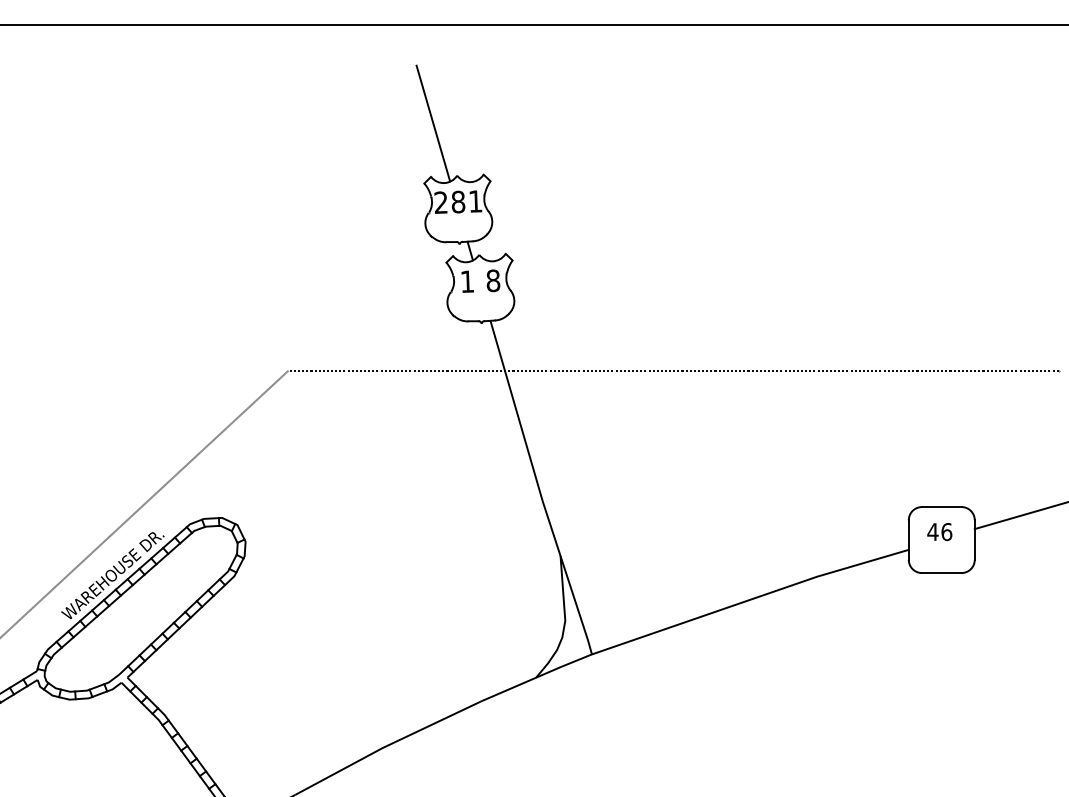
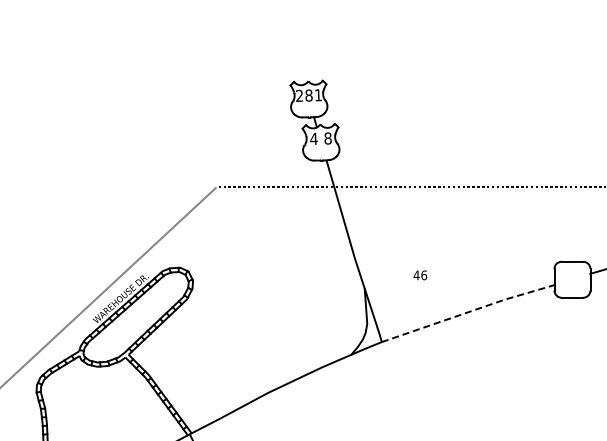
line: (433, 122) -> (295, 52), removed
text: (466, 280) -> (313, 138), 1 -> 4
text: (940, 532) -> (420, 275), moved
line: (751, 600) -> (468, 312), solid -> dashed

